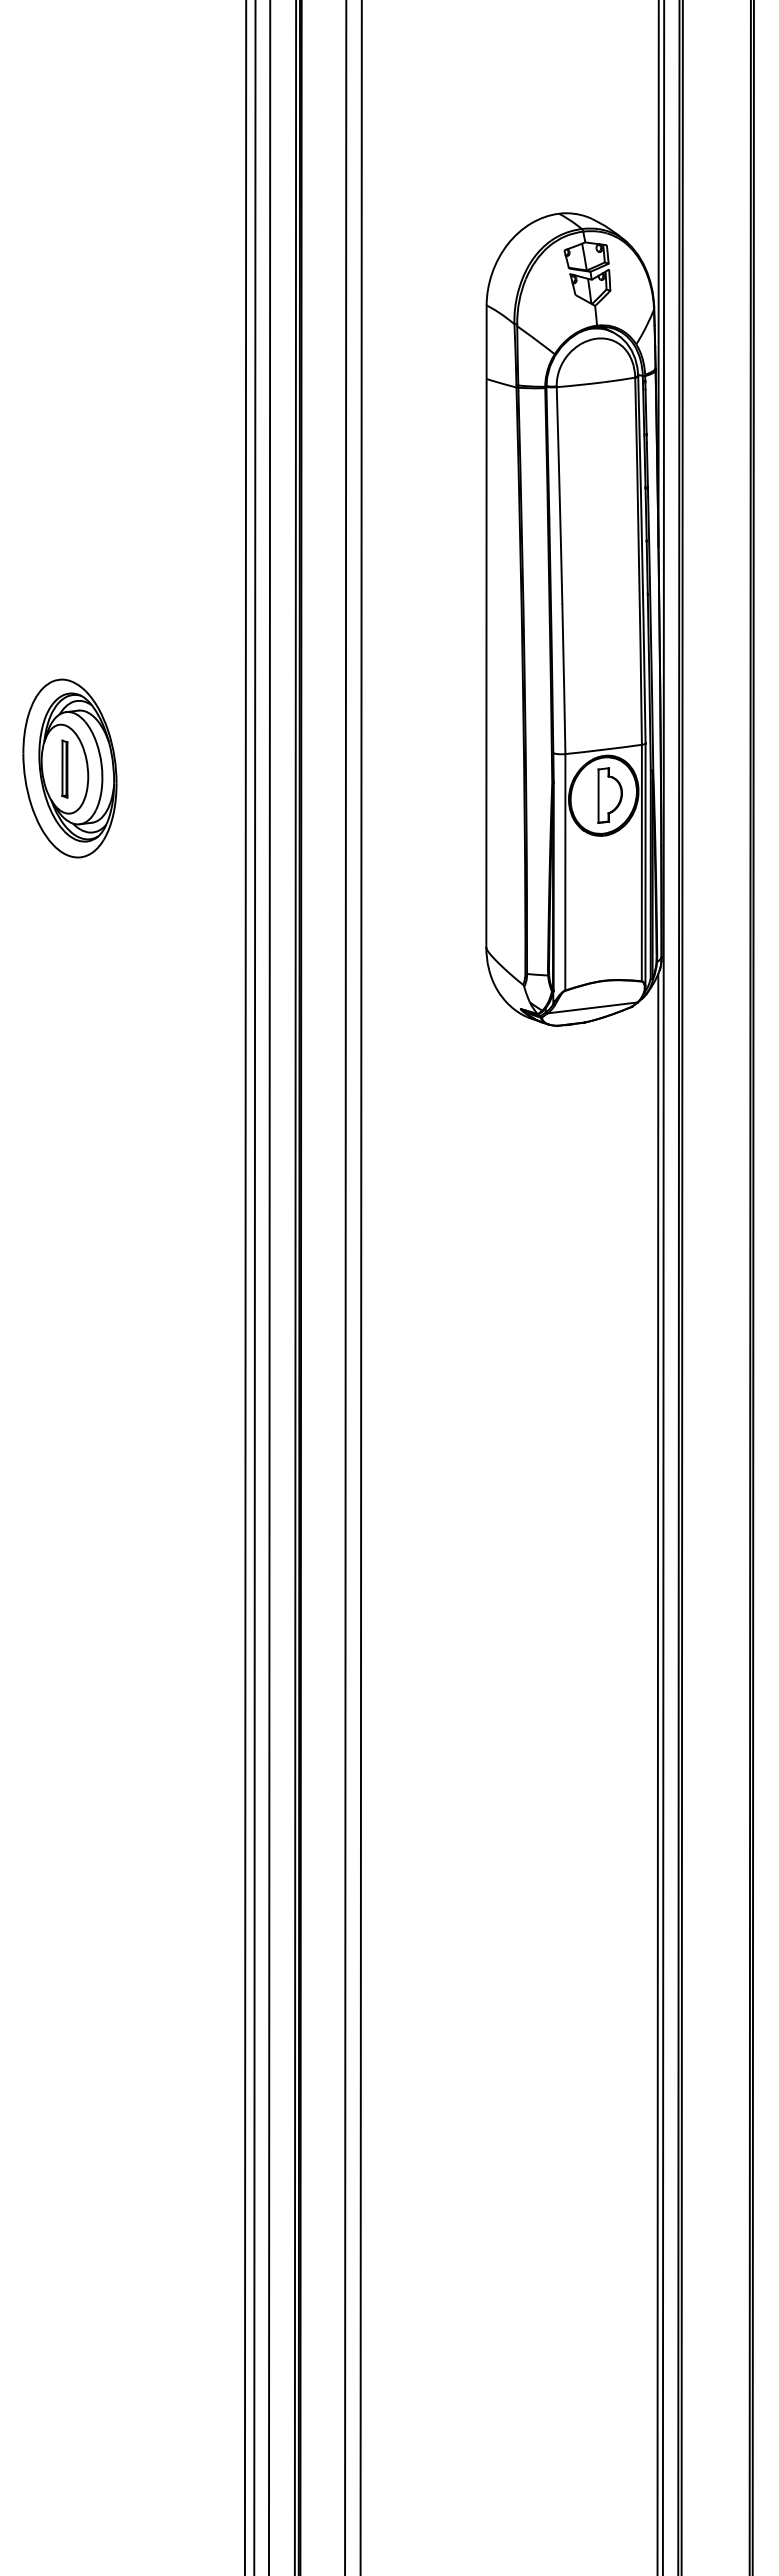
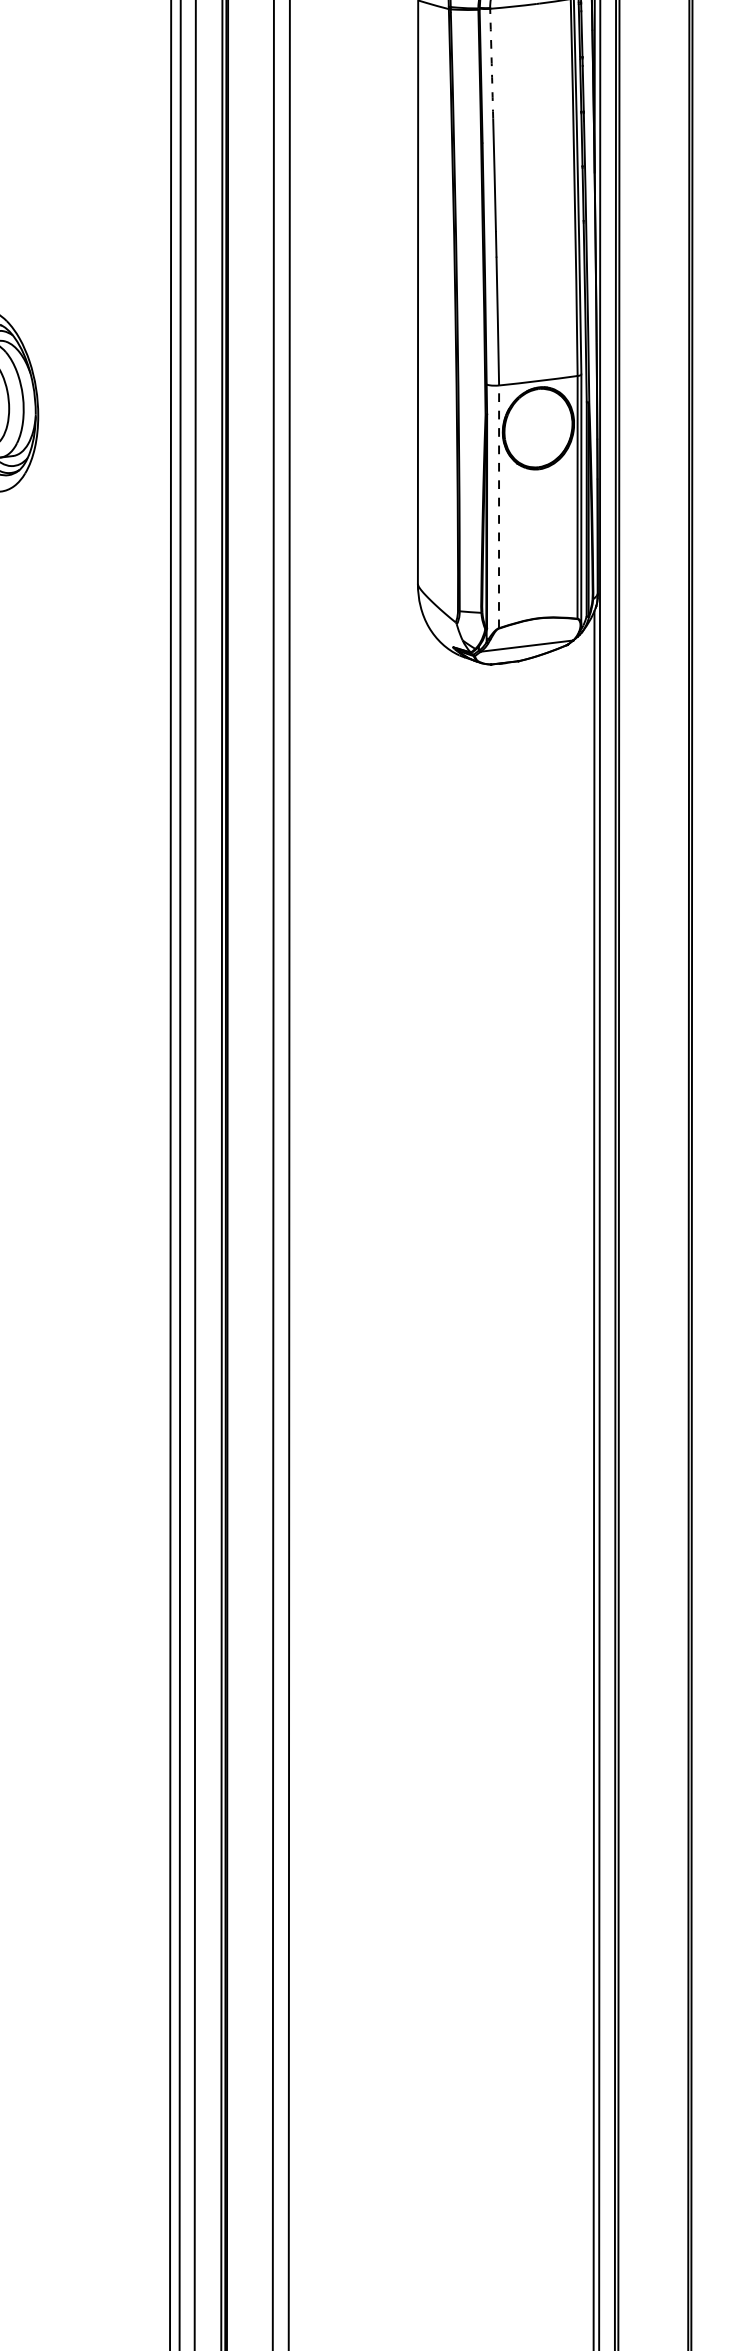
arc: (558, 440) -> (491, 63), solid -> dashed
part: (609, 795) -> (544, 428), removed
line: (565, 871) -> (499, 506), solid -> dashed

